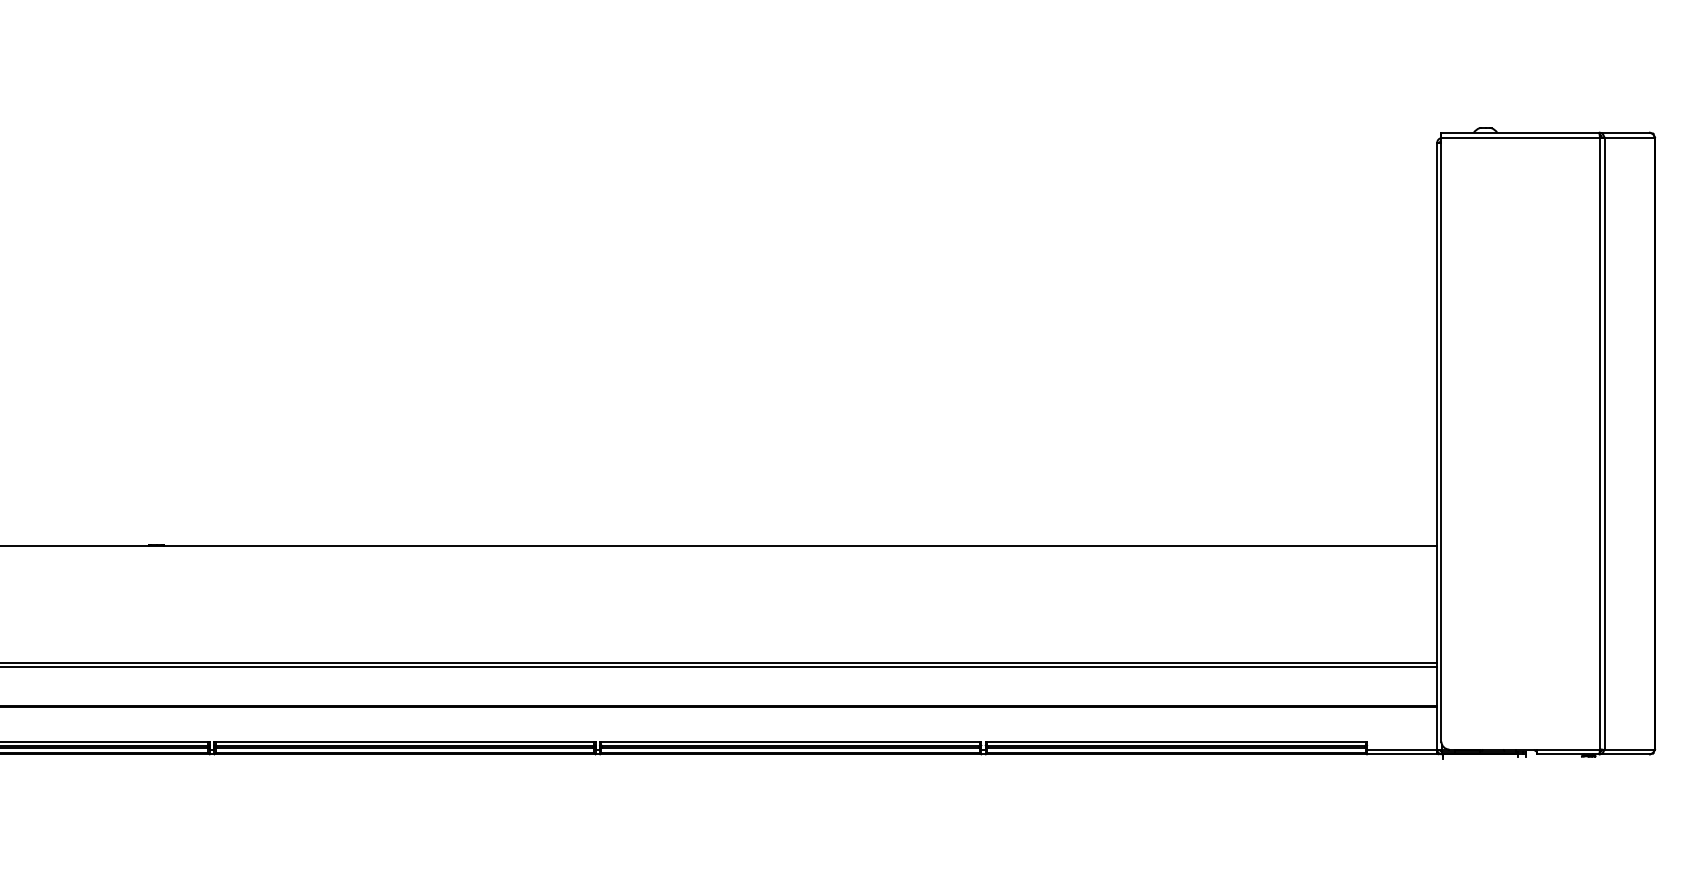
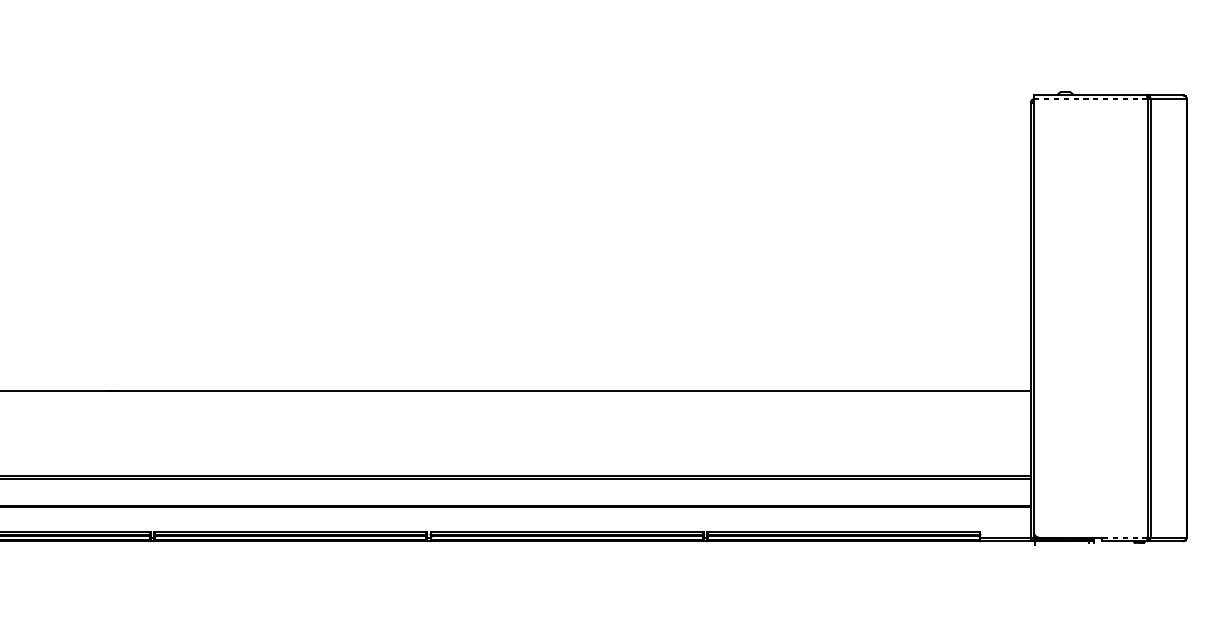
line: (1520, 137) -> (1090, 98), solid -> dashed
line: (1568, 749) -> (1124, 537), solid -> dashed

